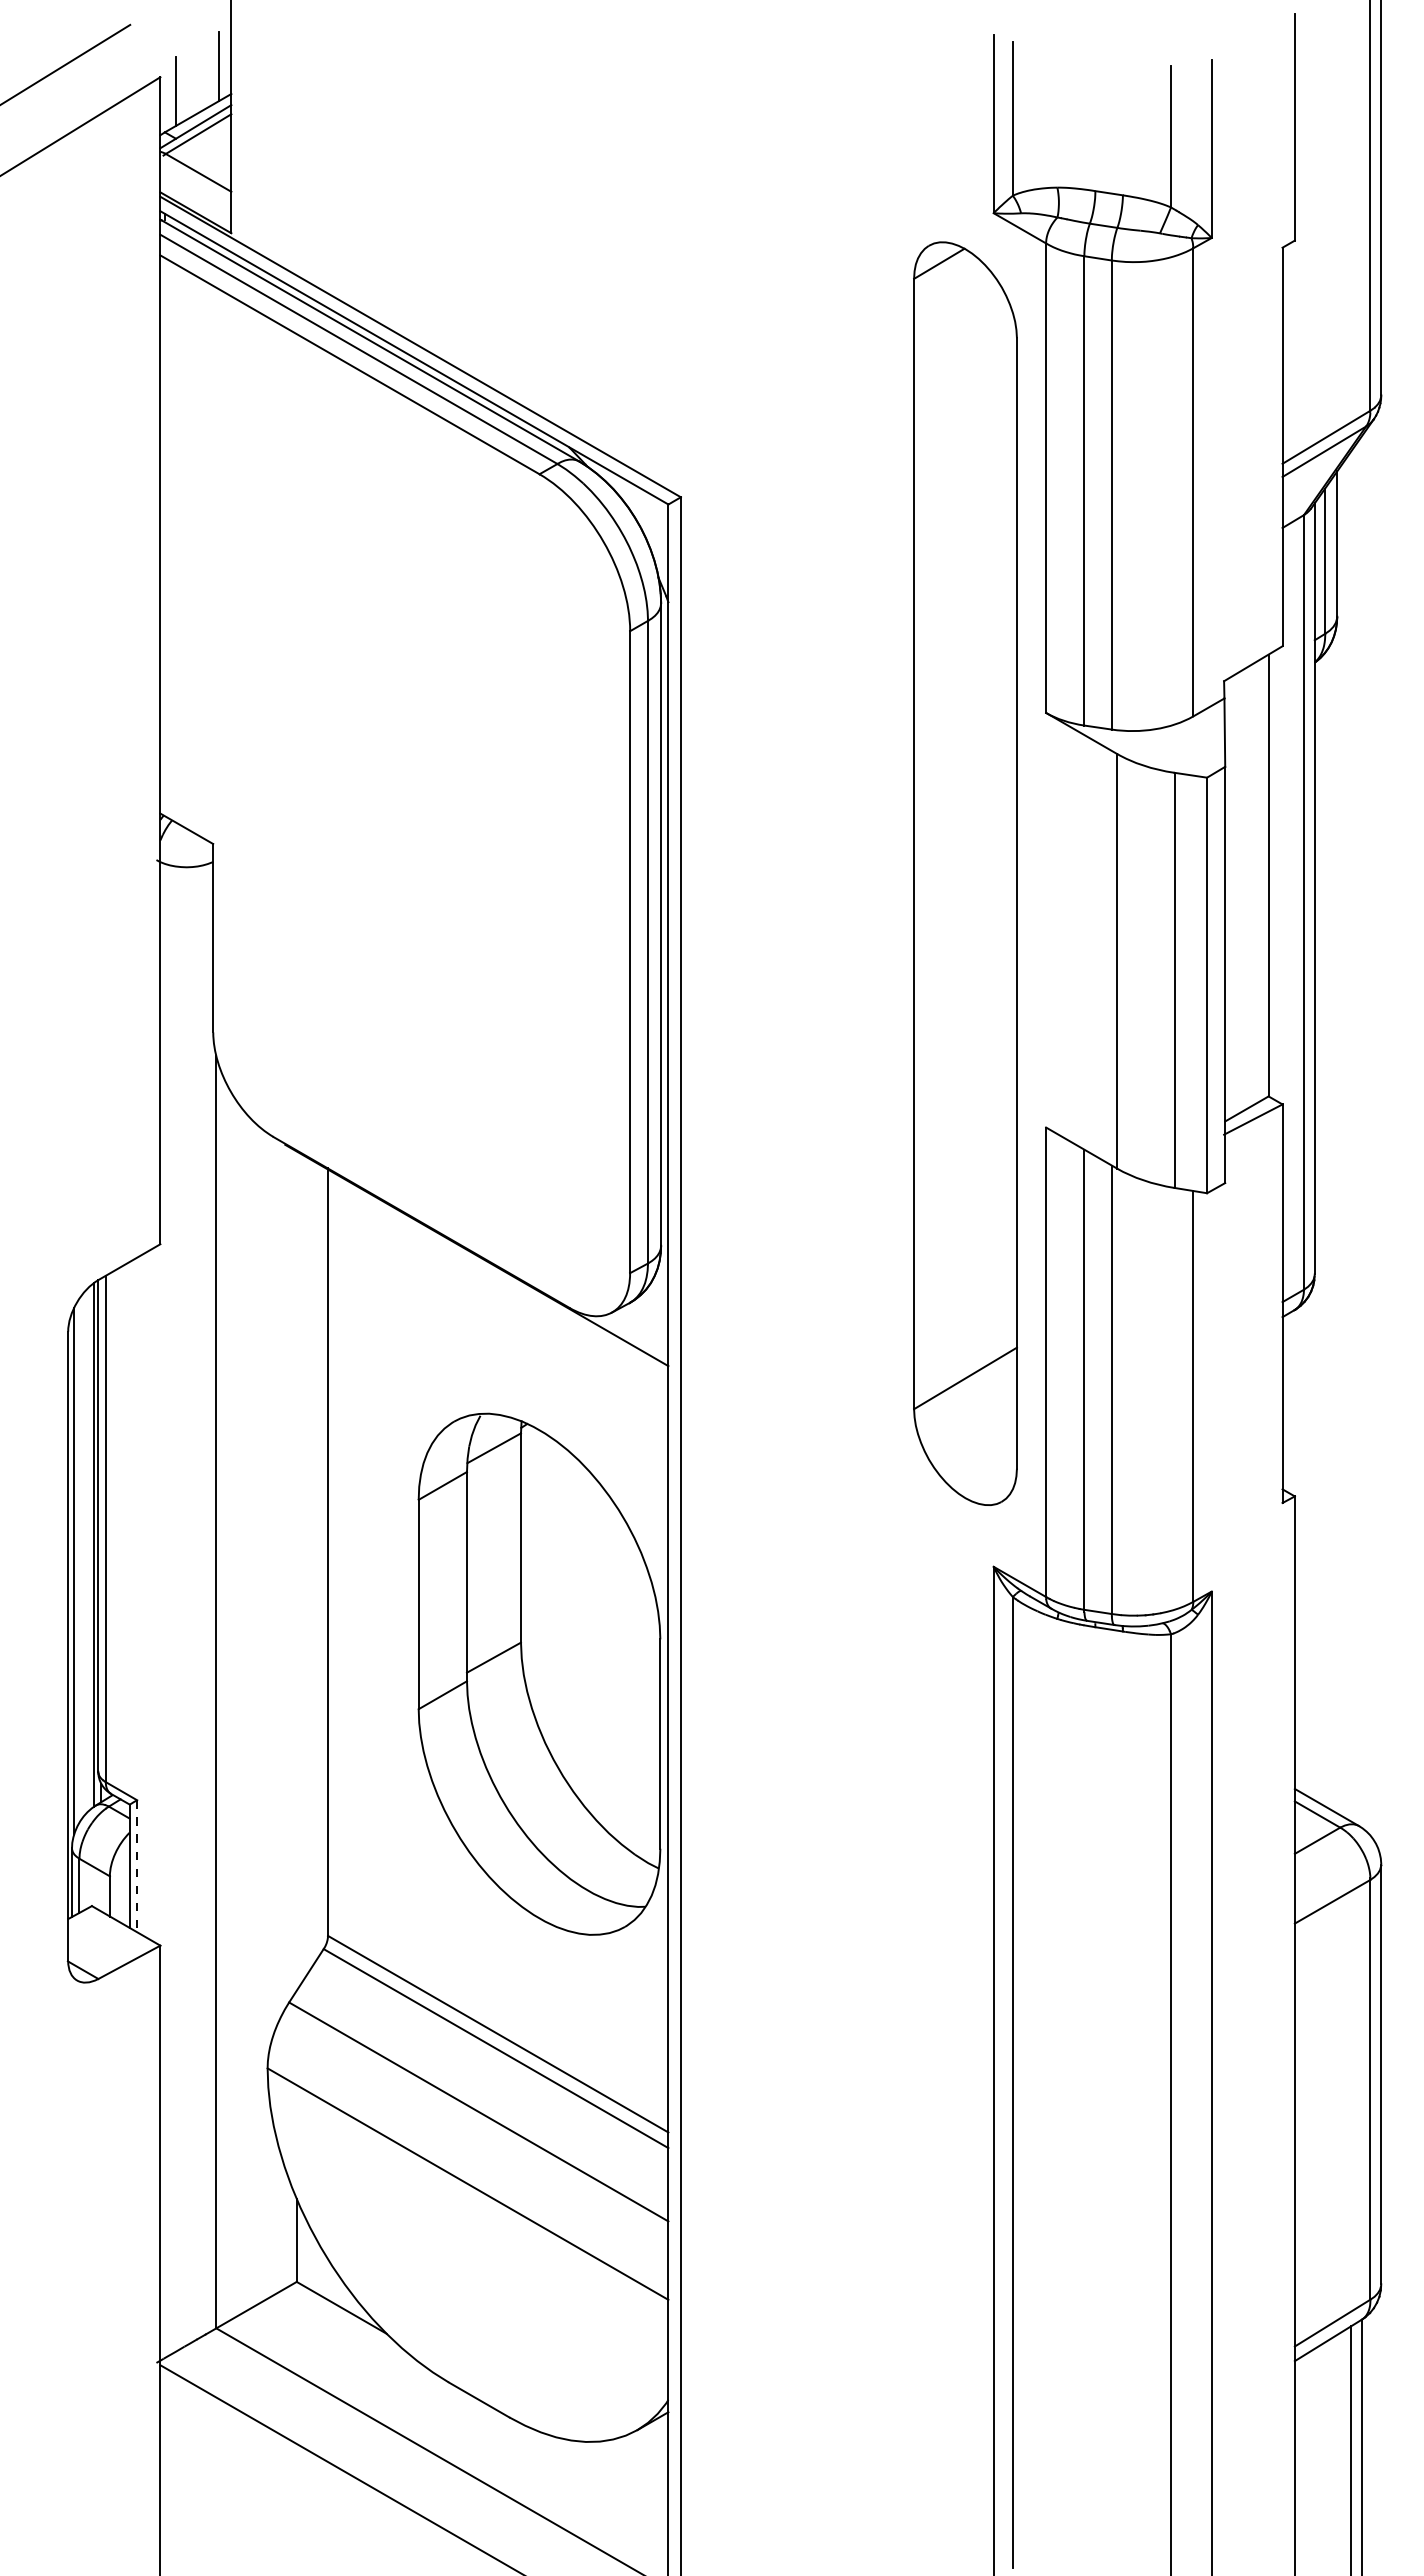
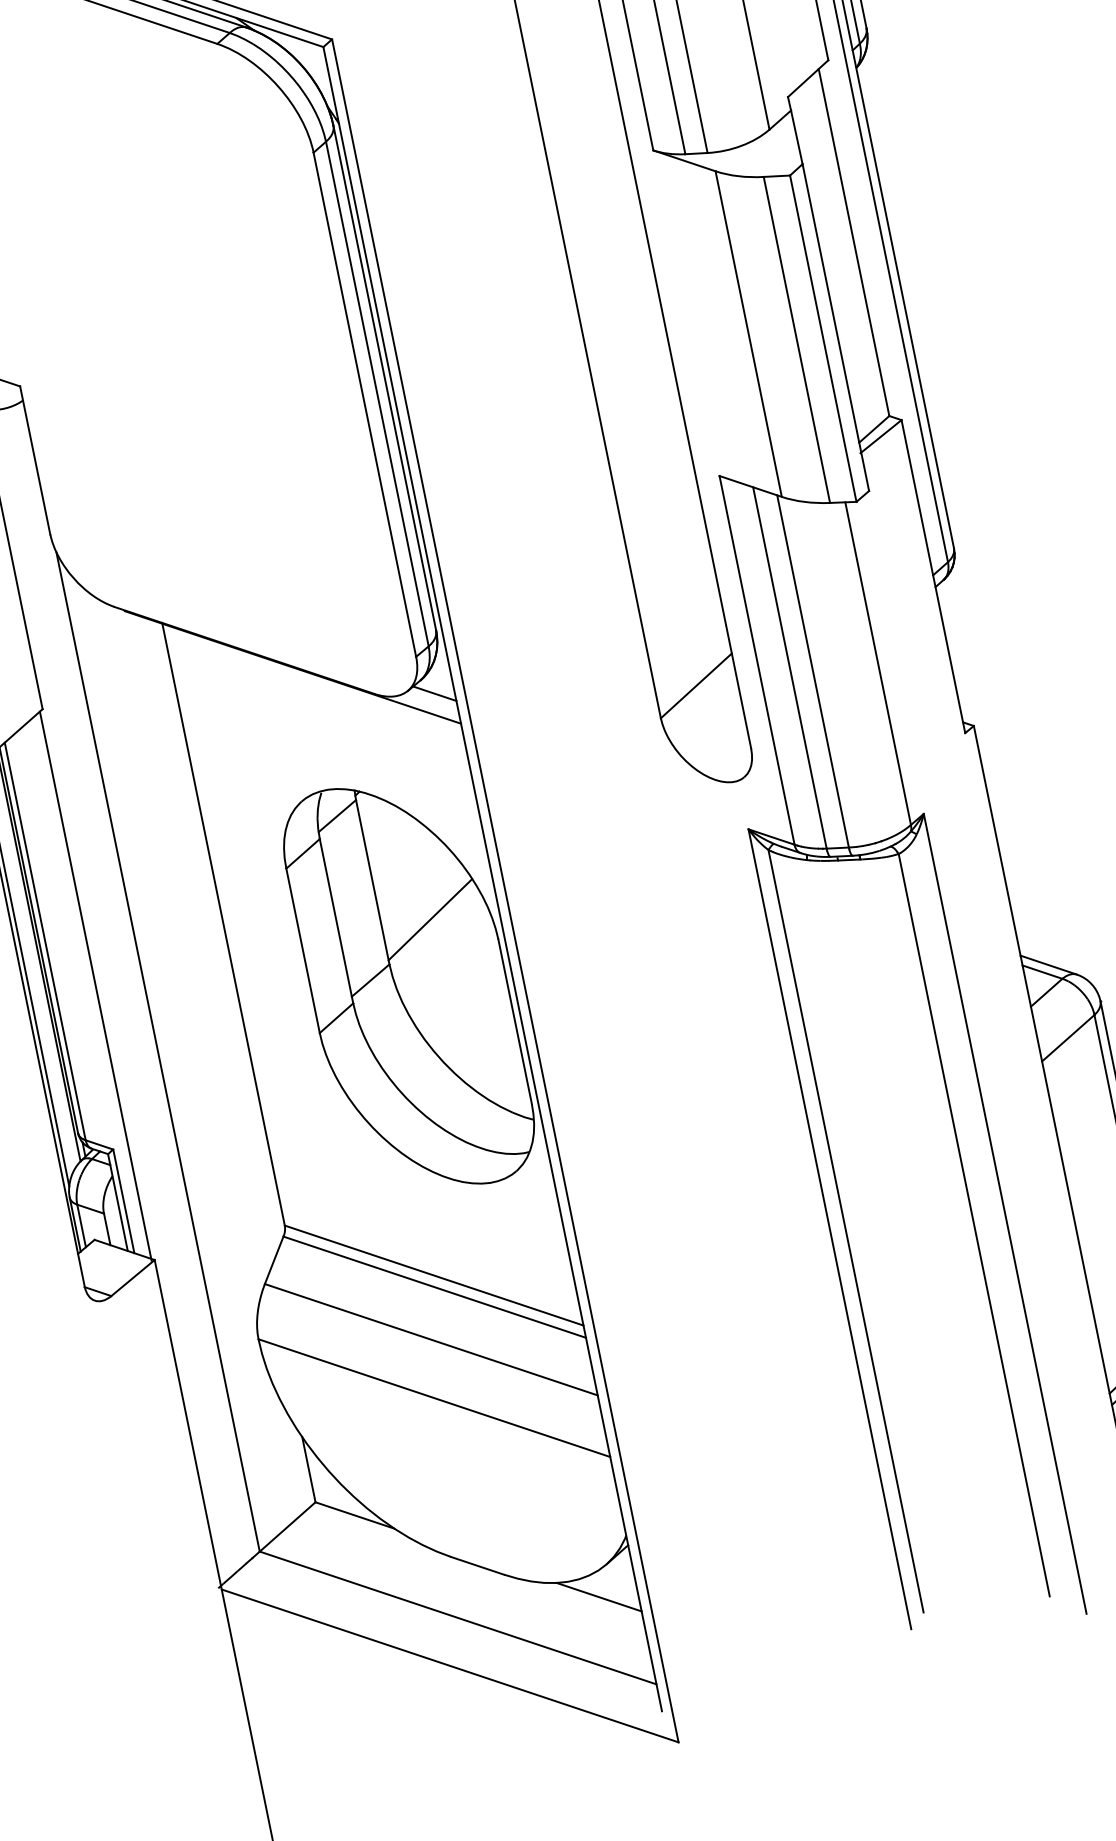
line: (643, 1322) -> (434, 693), added
line: (156, 1595) -> (95, 985), added
line: (582, 1597) -> (430, 919), added
line: (137, 1866) -> (124, 1201), dashed -> solid
line: (619, 2468) -> (598, 1597), added

